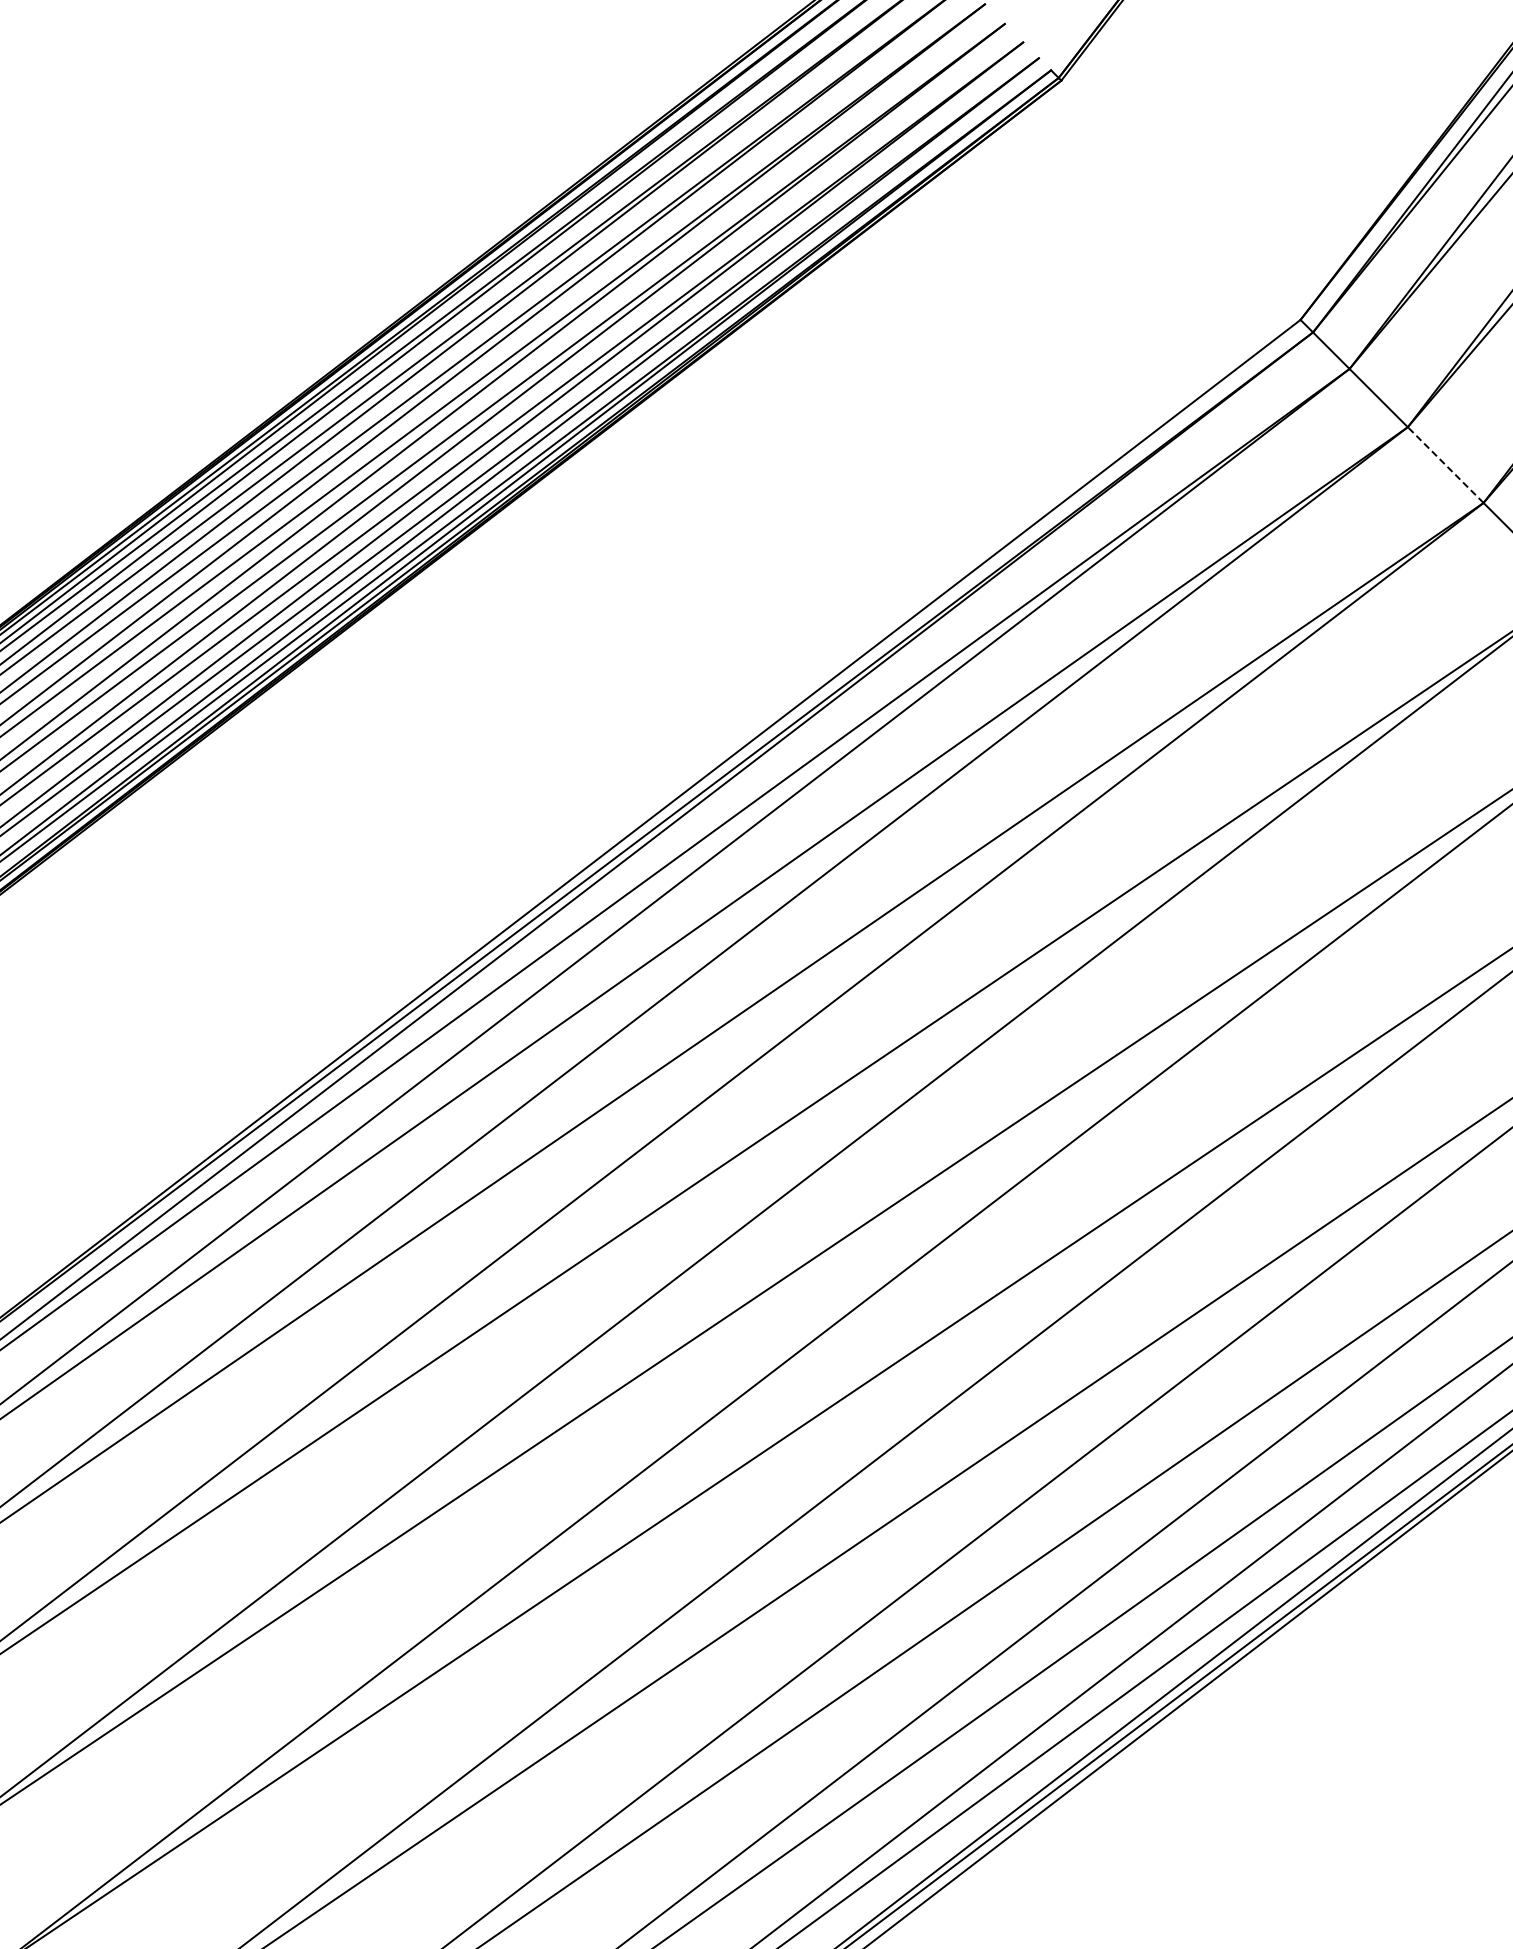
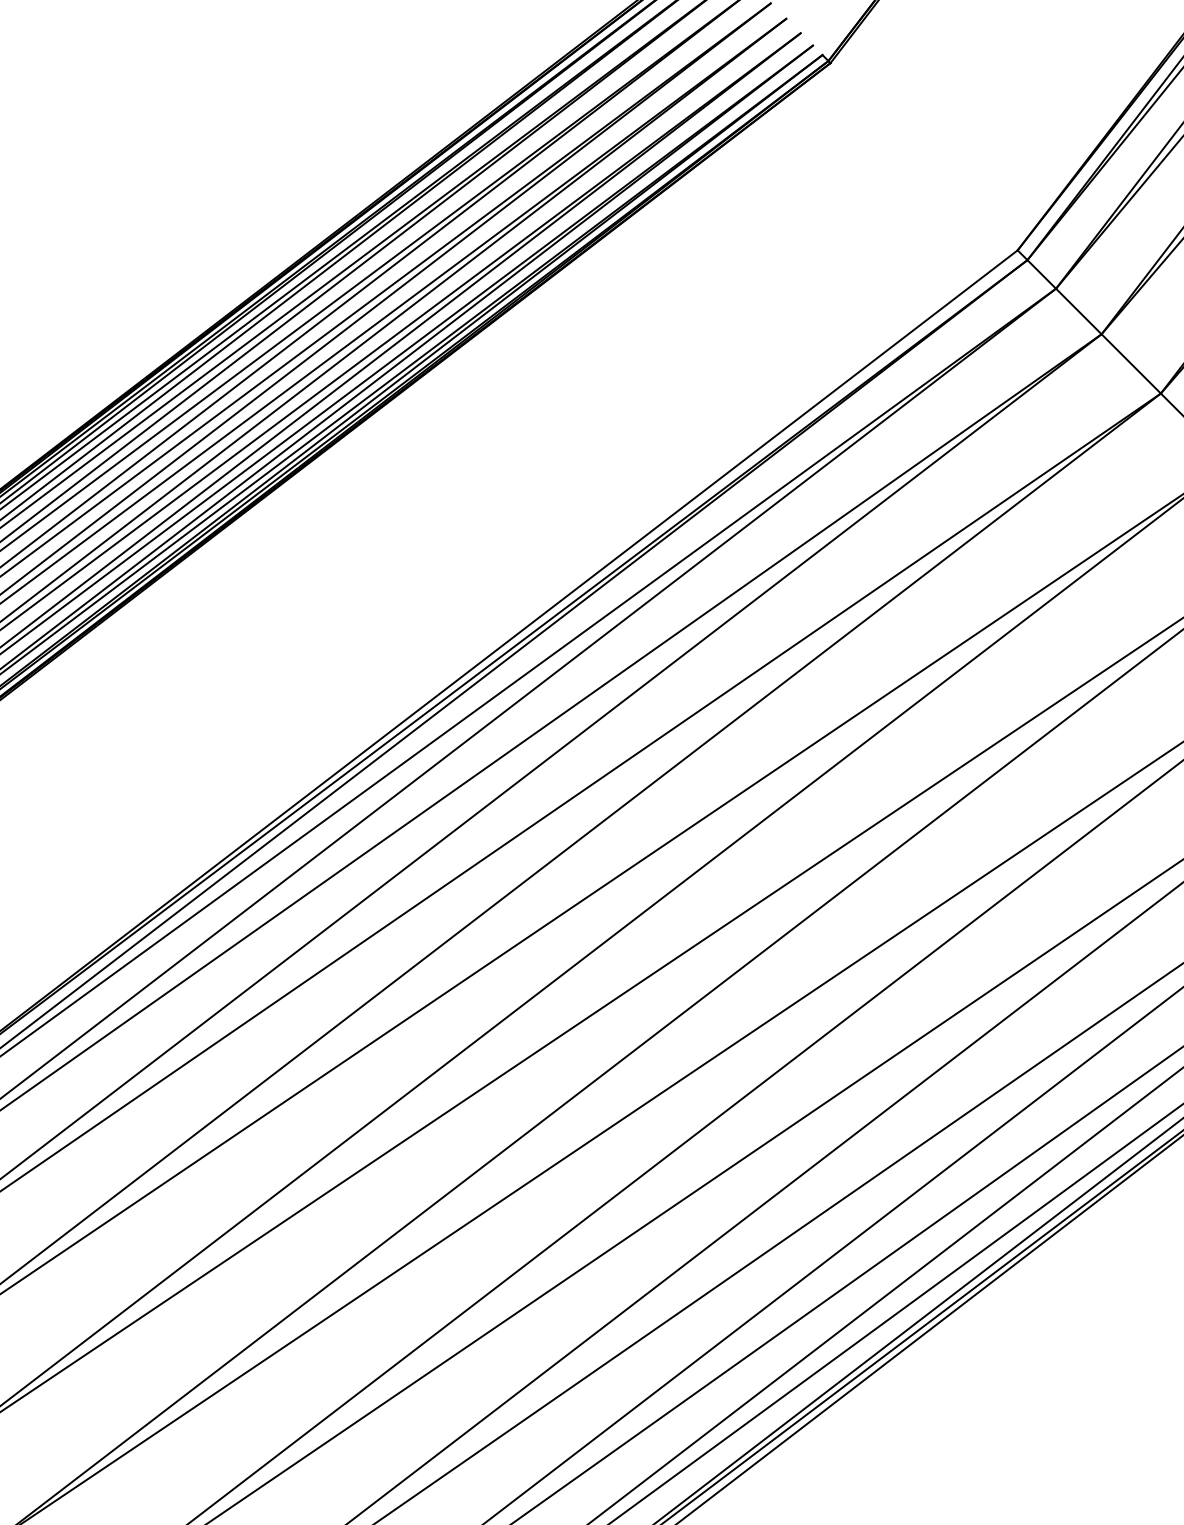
line: (1445, 465) -> (1131, 364), dashed -> solid

